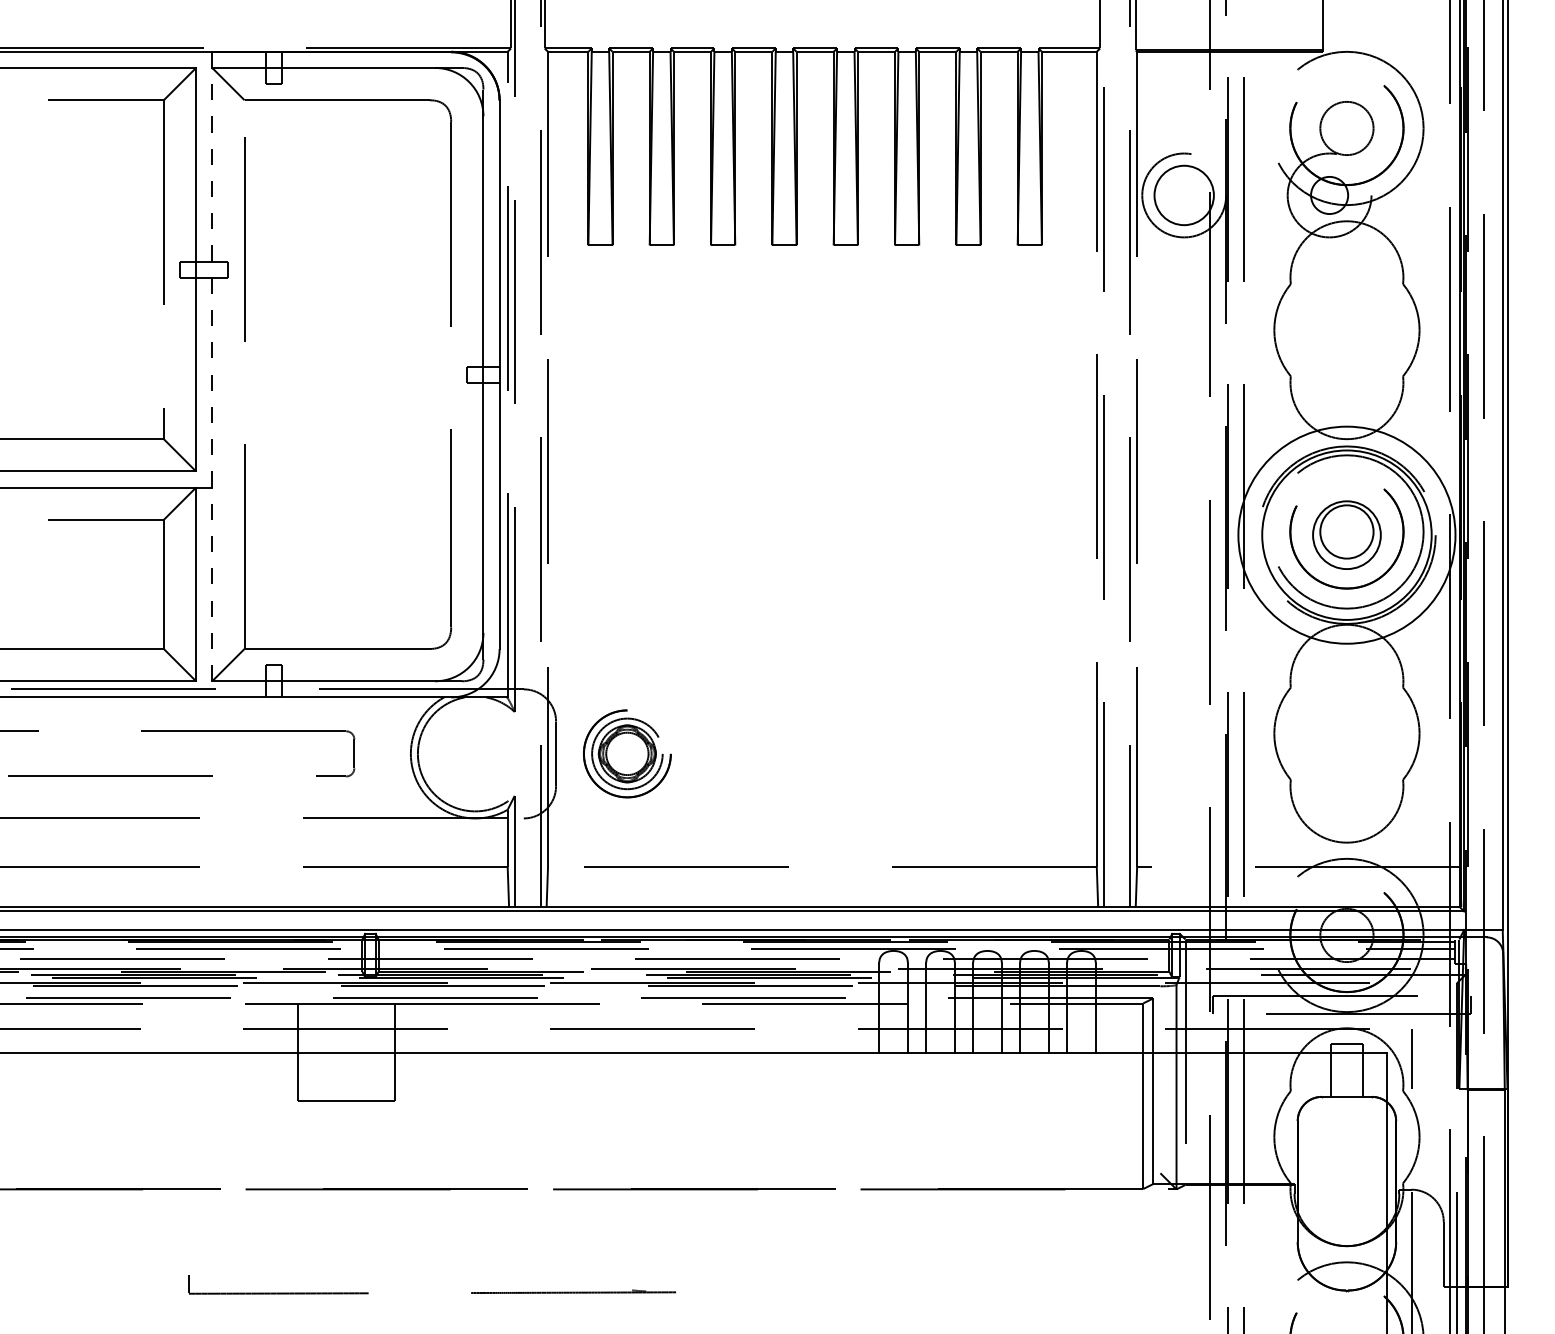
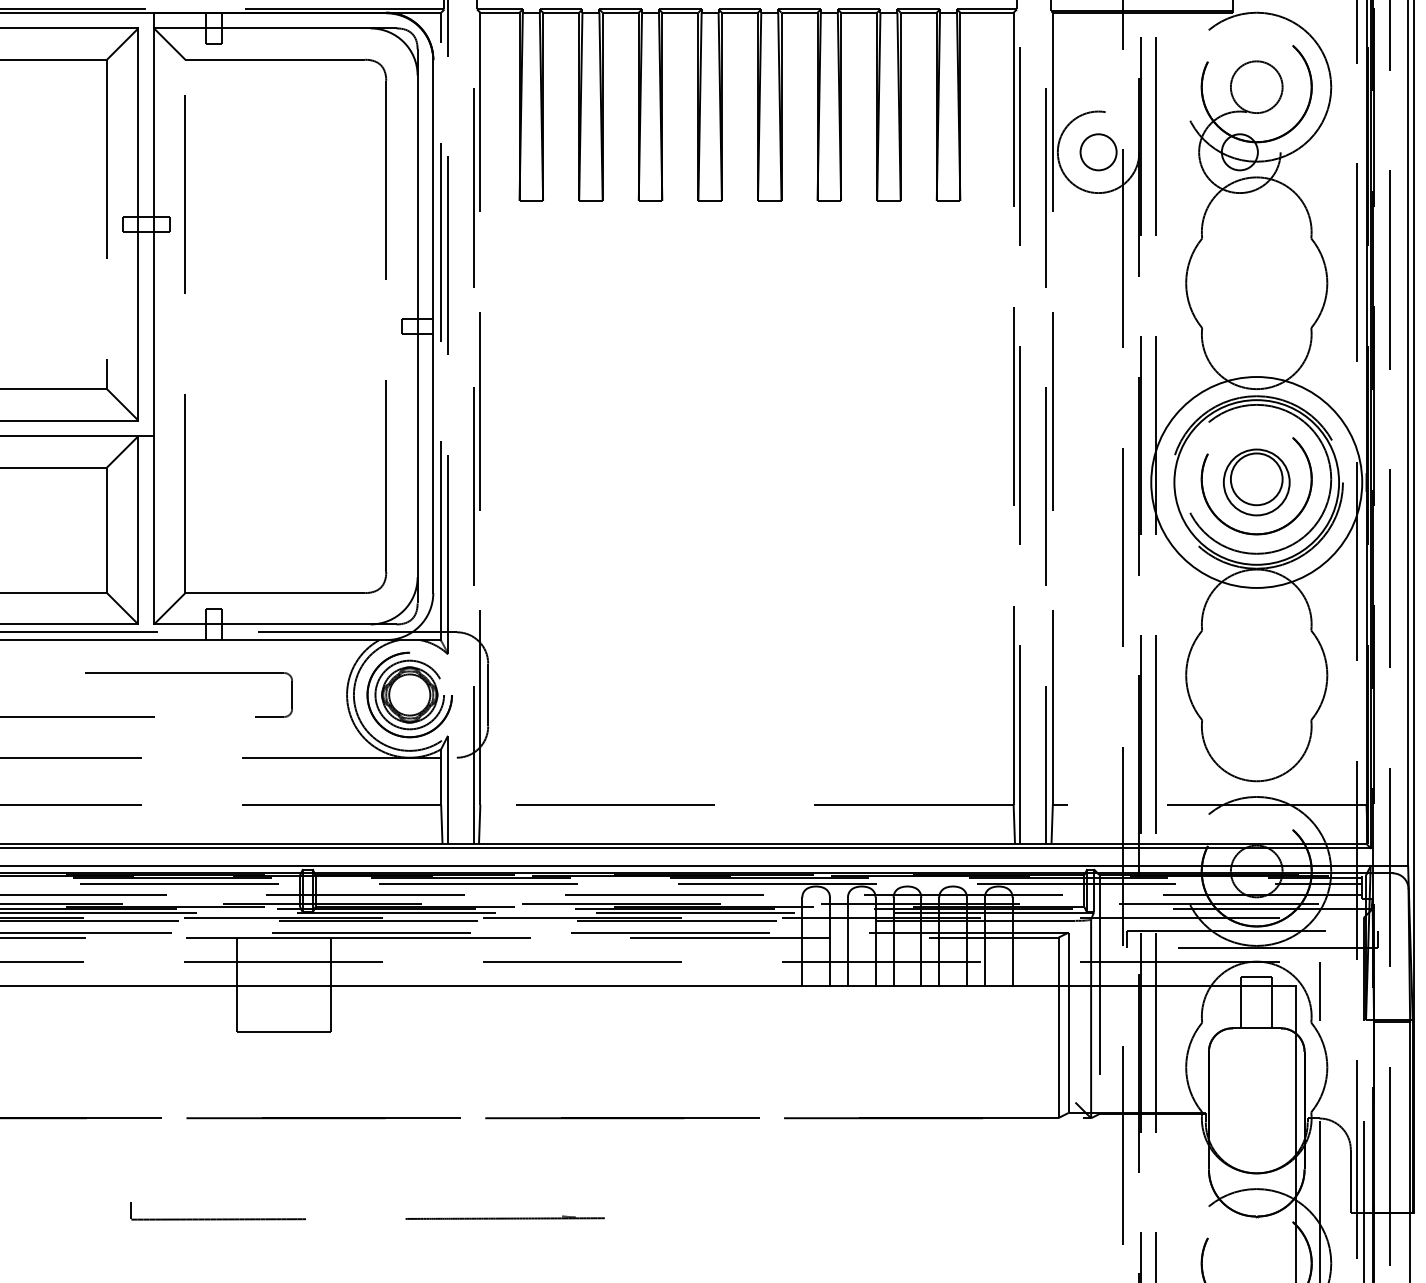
circle: (1183, 195) -> (1097, 152), size x0.62
line: (212, 374) -> (154, 326), dashed -> solid
part: (627, 753) -> (409, 694), moved

